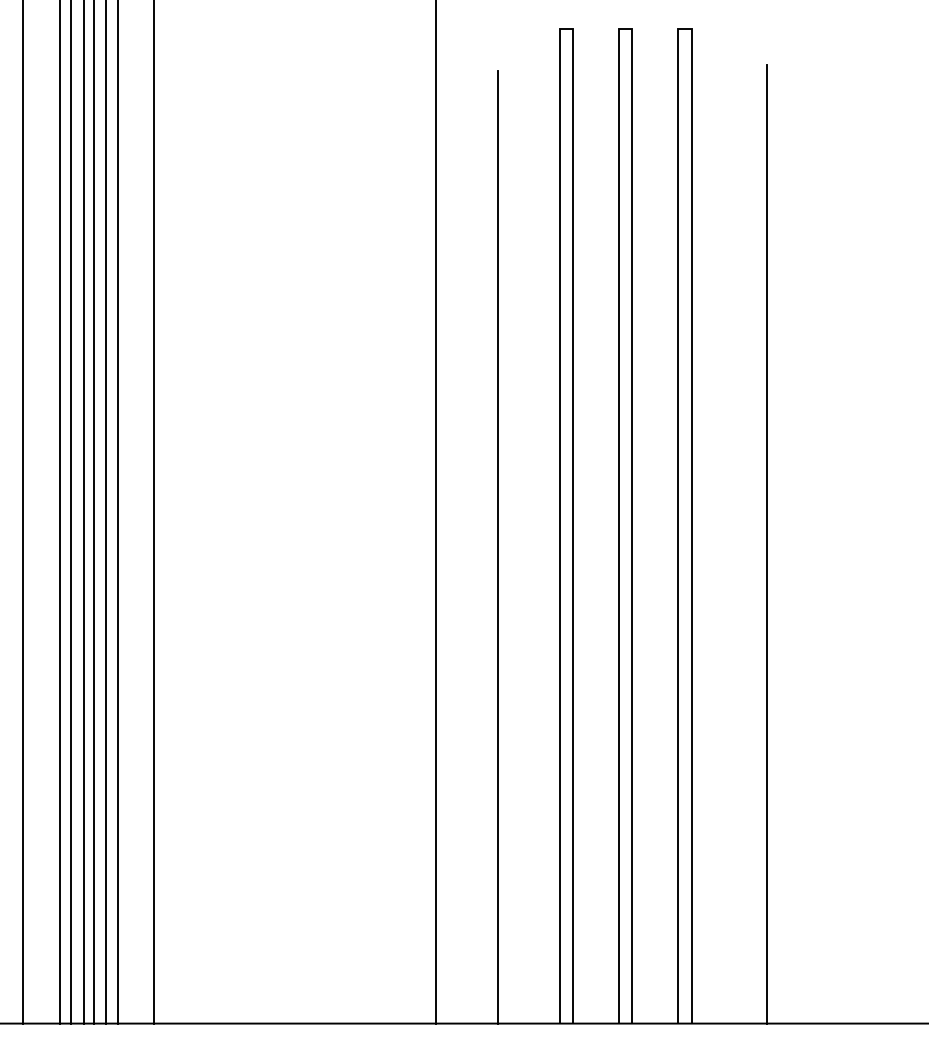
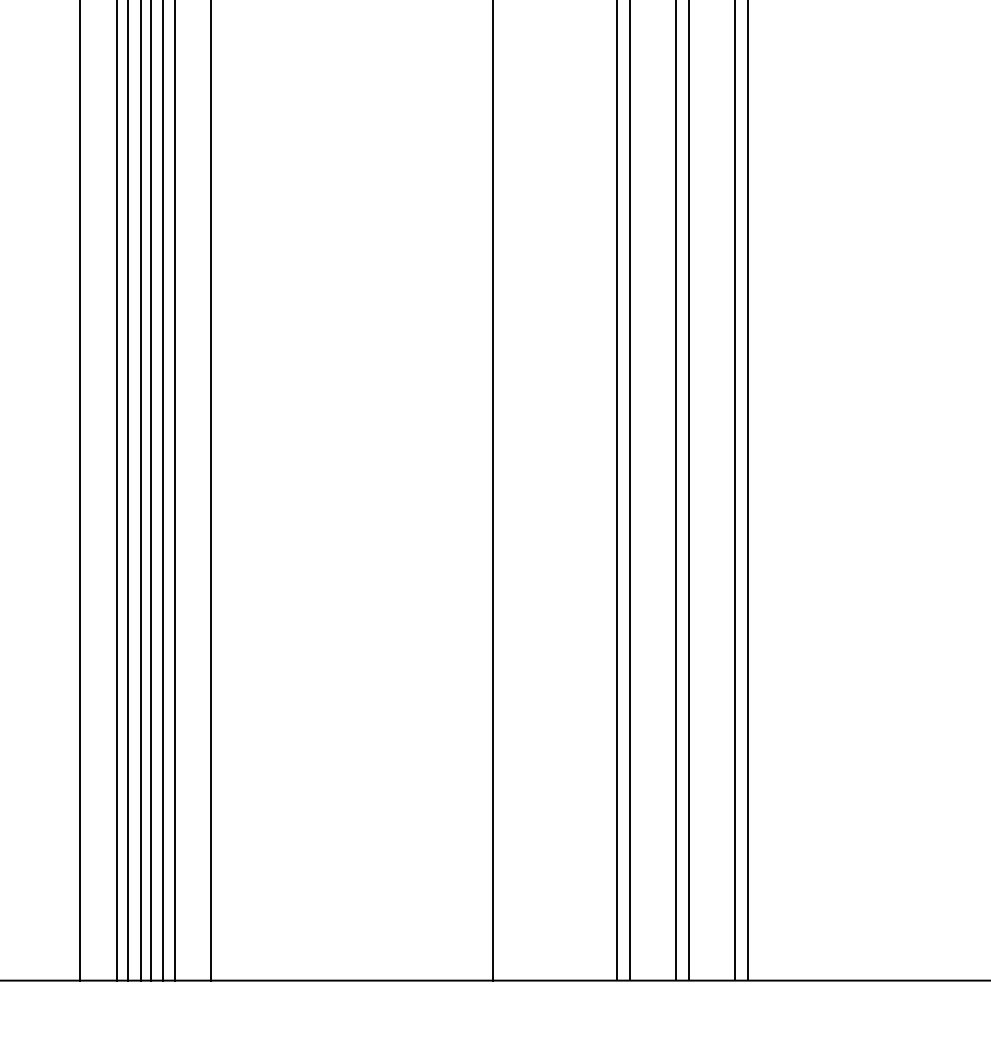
line: (766, 543) -> (823, 500), removed
line: (498, 547) -> (555, 504), removed

